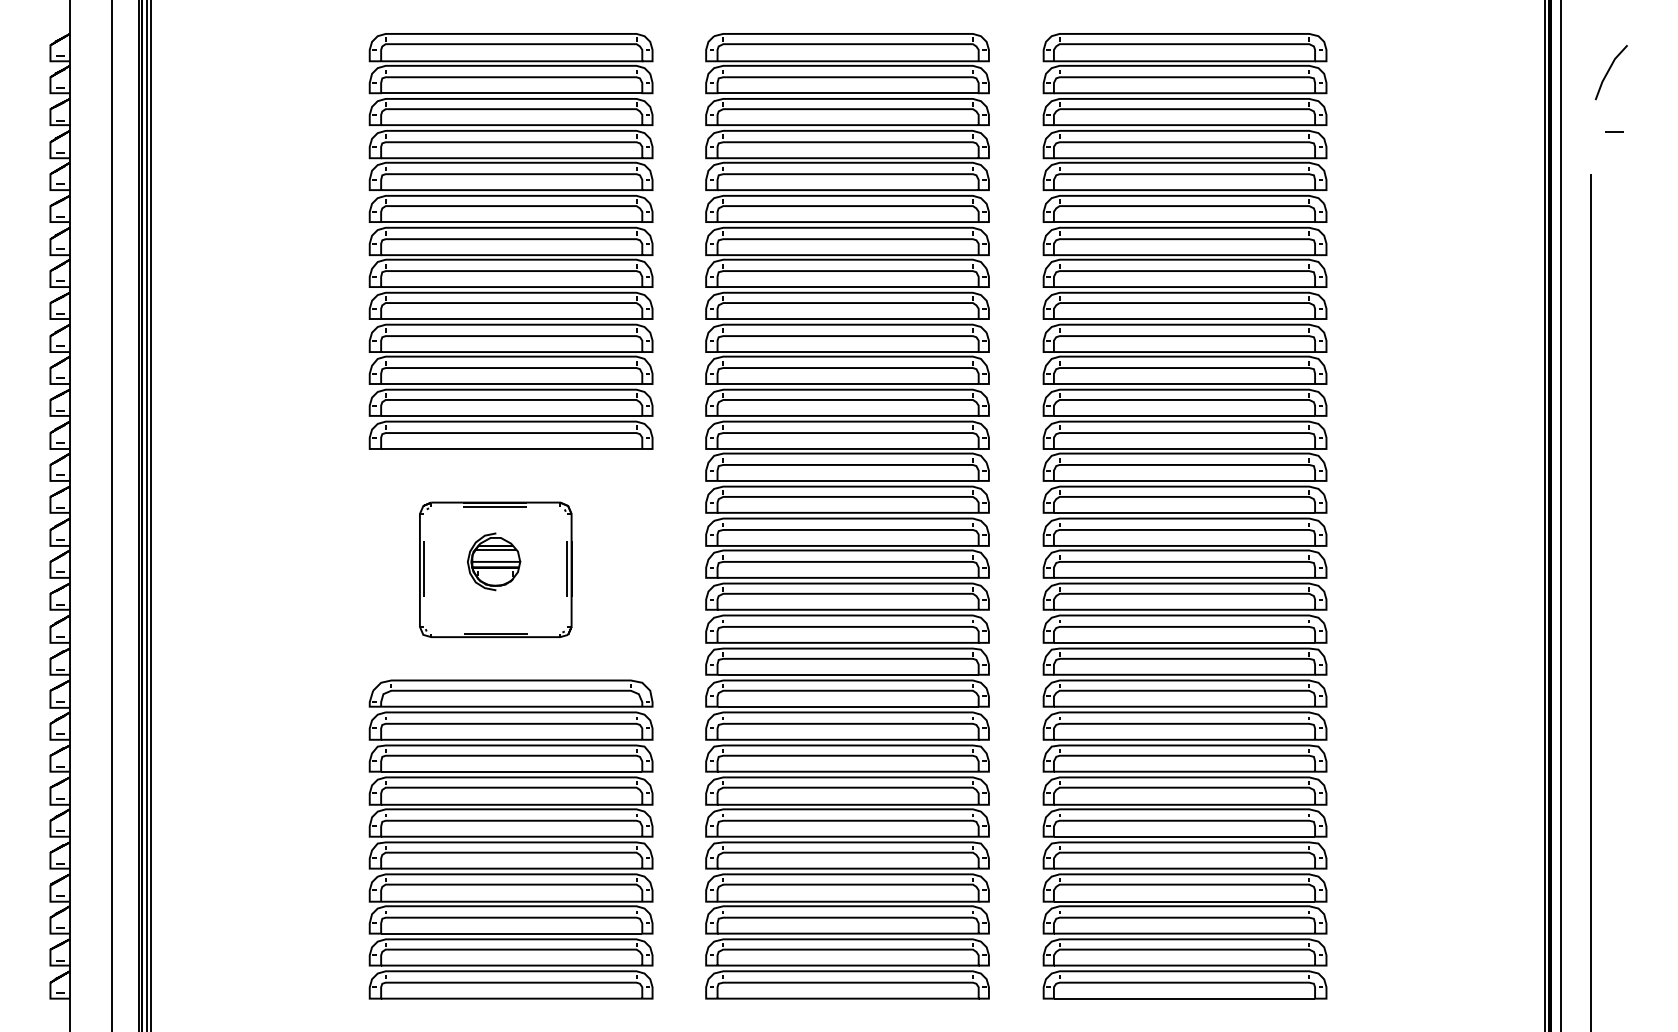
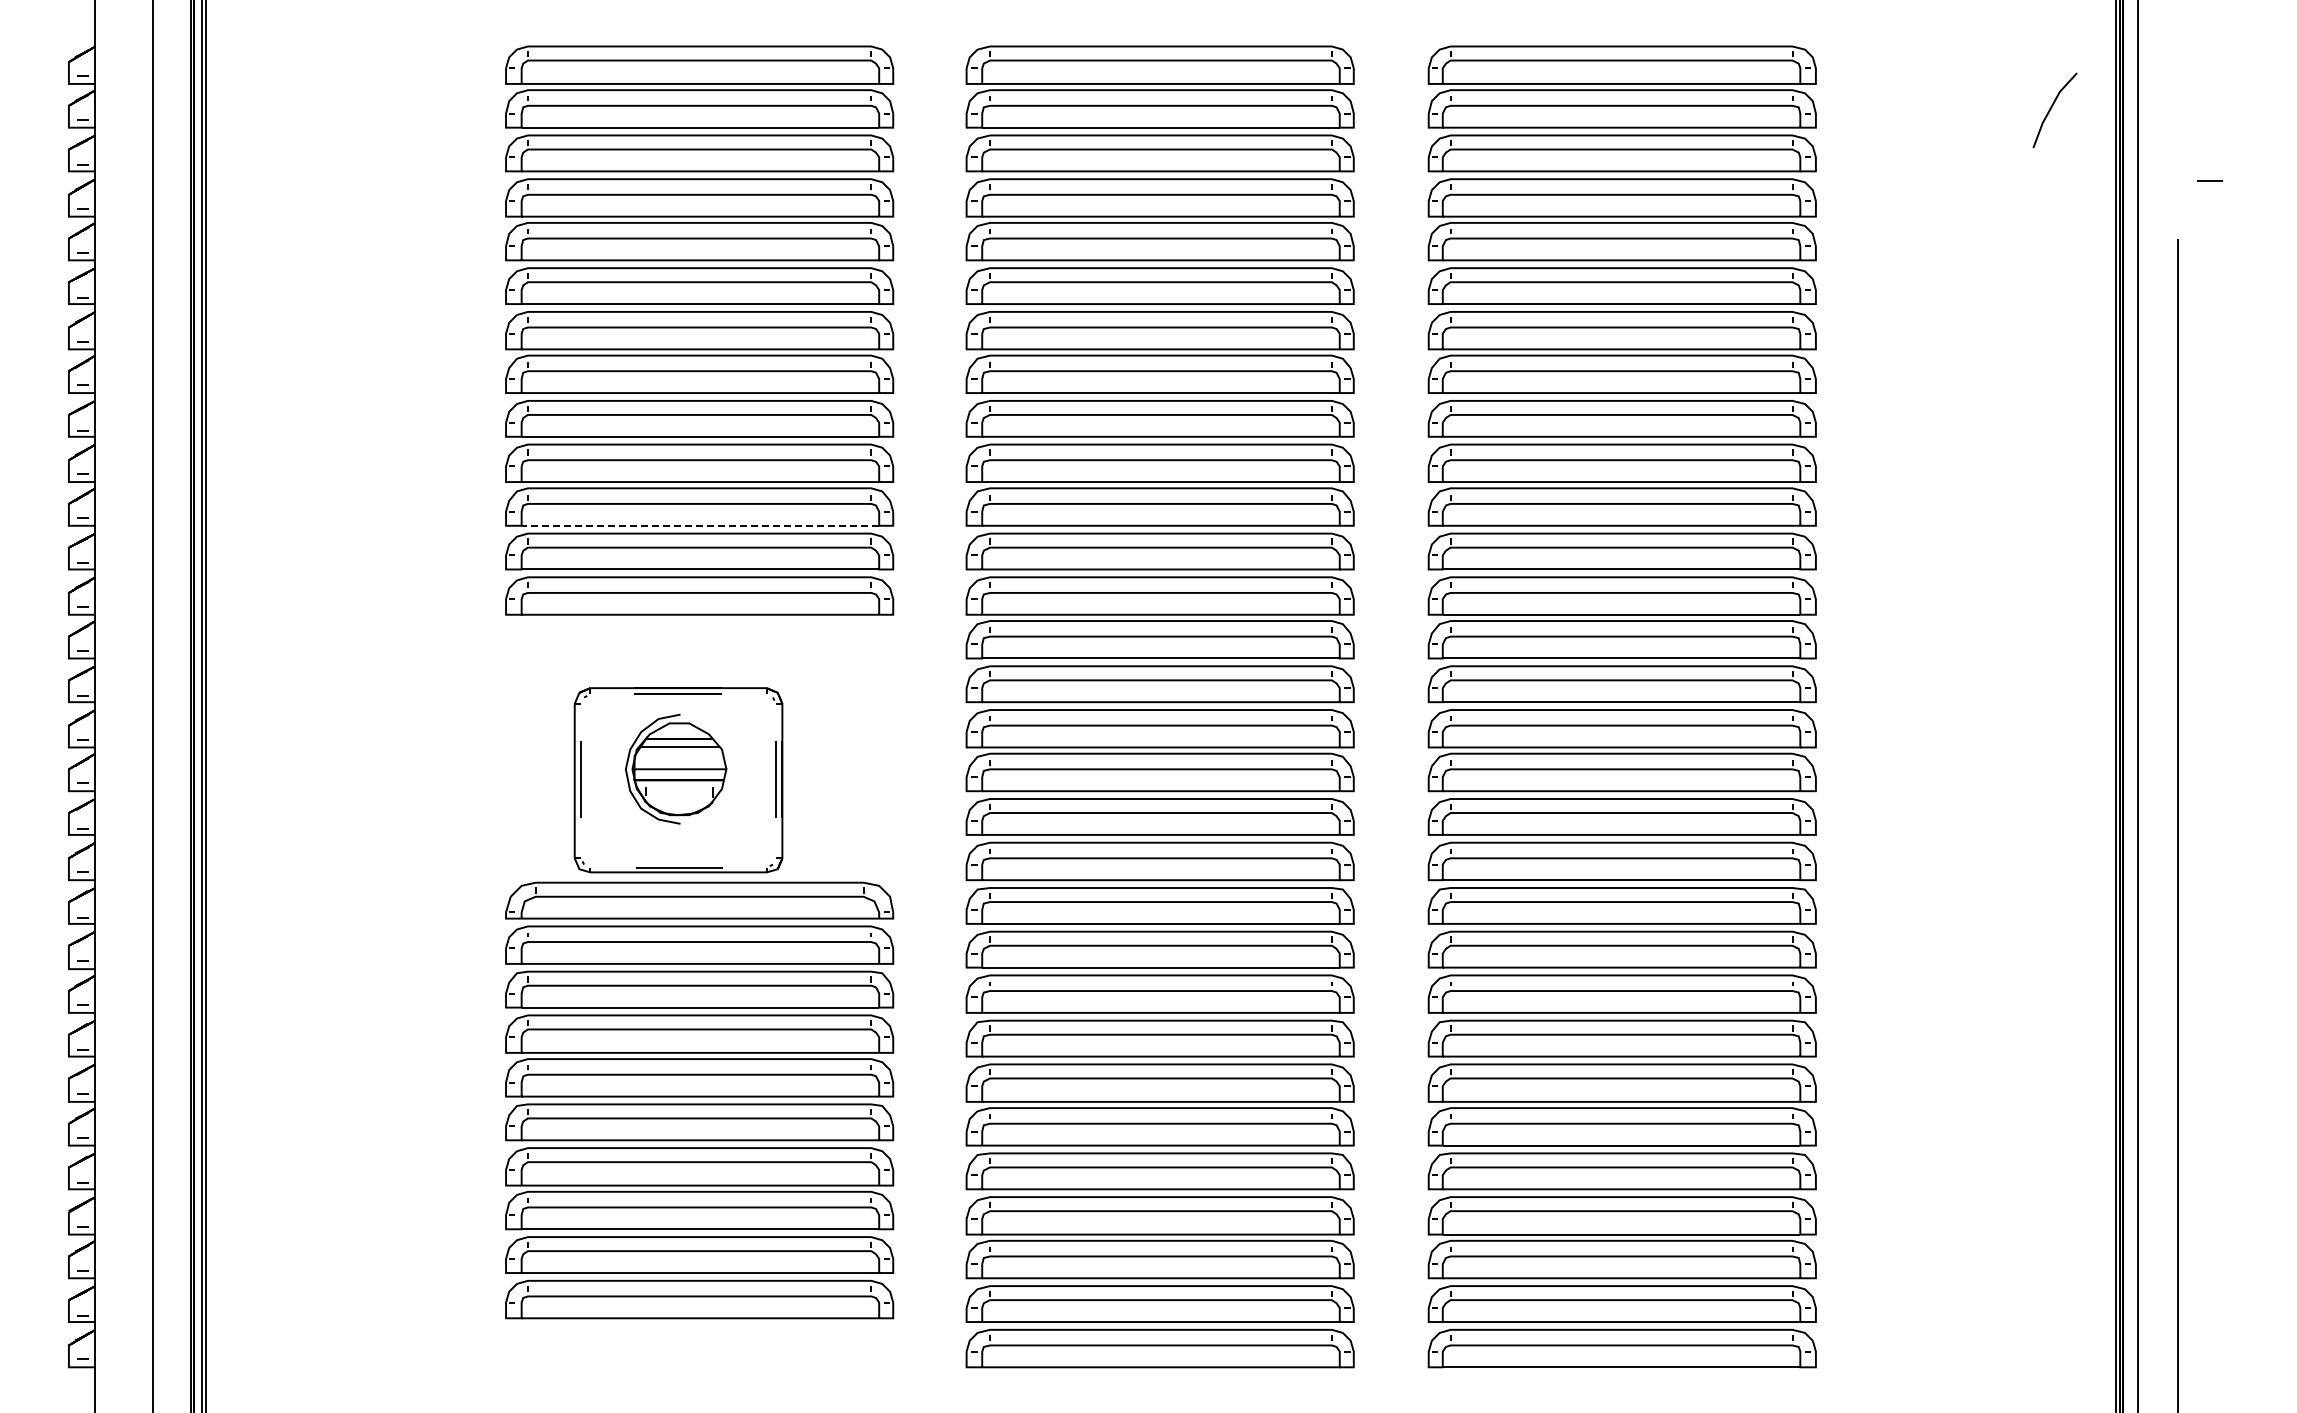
line: (1609, 70) -> (2052, 107), moved
line: (511, 383) -> (700, 525), solid -> dashed
part: (494, 562) -> (676, 769), size x1.4
part: (511, 839) -> (699, 1100), moved

